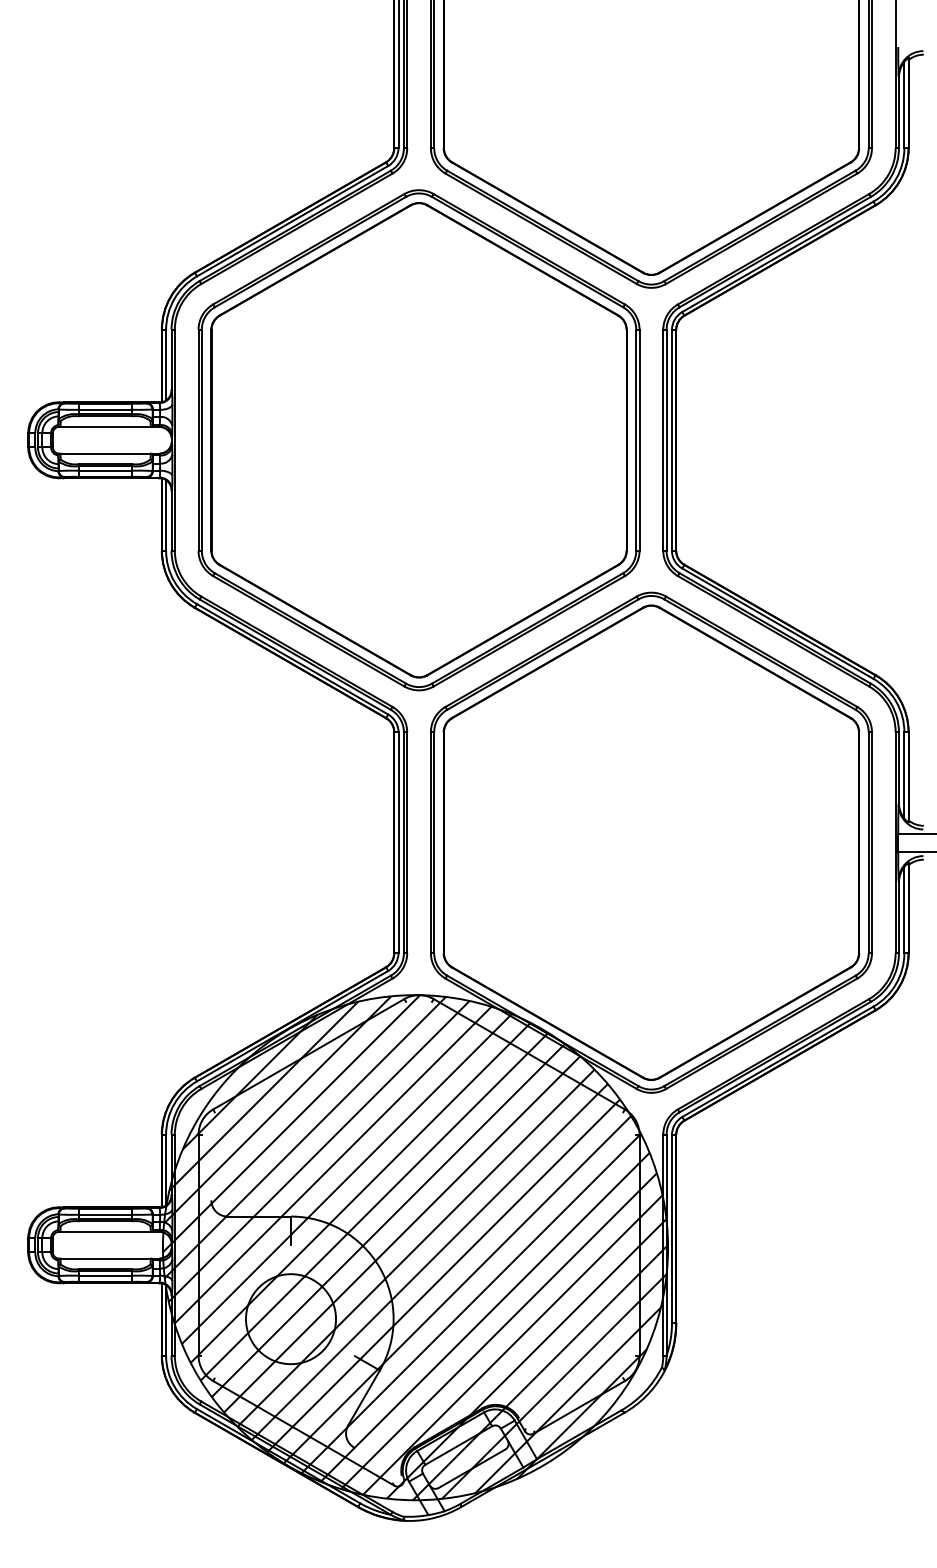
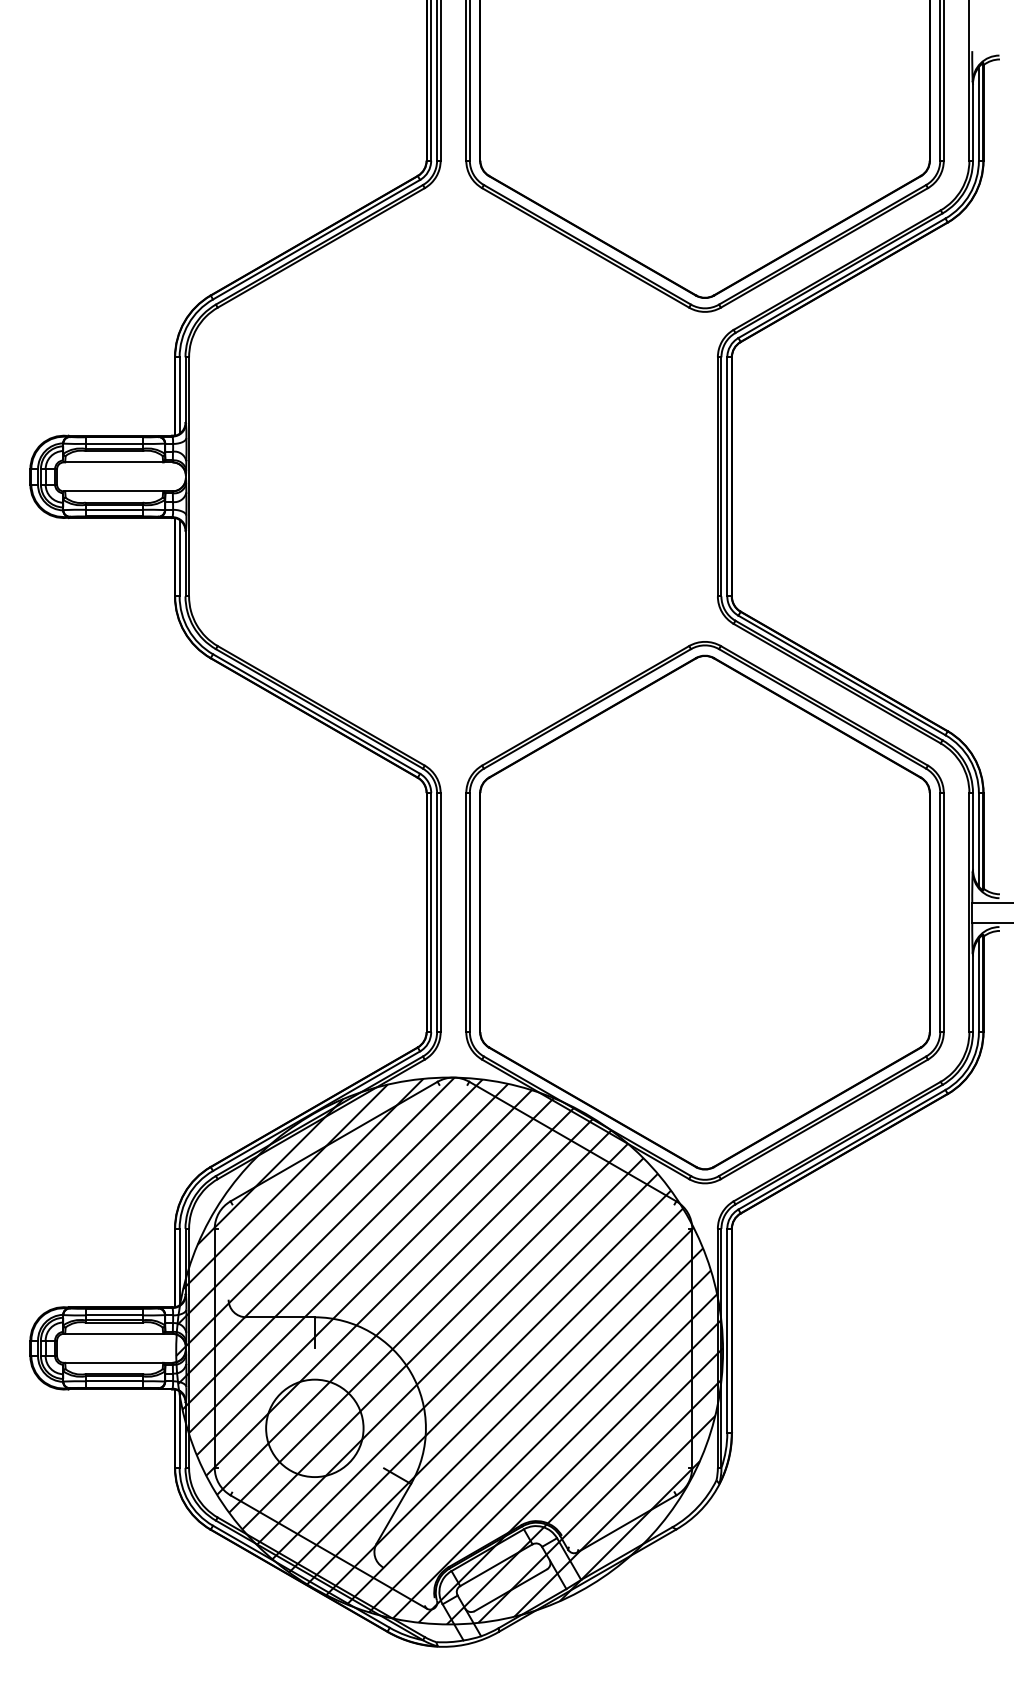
part: (418, 440) -> (452, 477), removed

